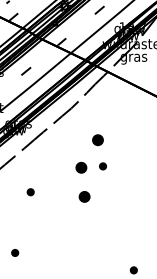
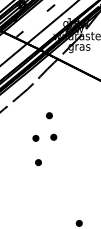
part: (97, 140) -> (49, 115), size x0.62
part: (81, 167) -> (35, 138), size x0.62
part: (84, 196) -> (38, 162), size x0.62

